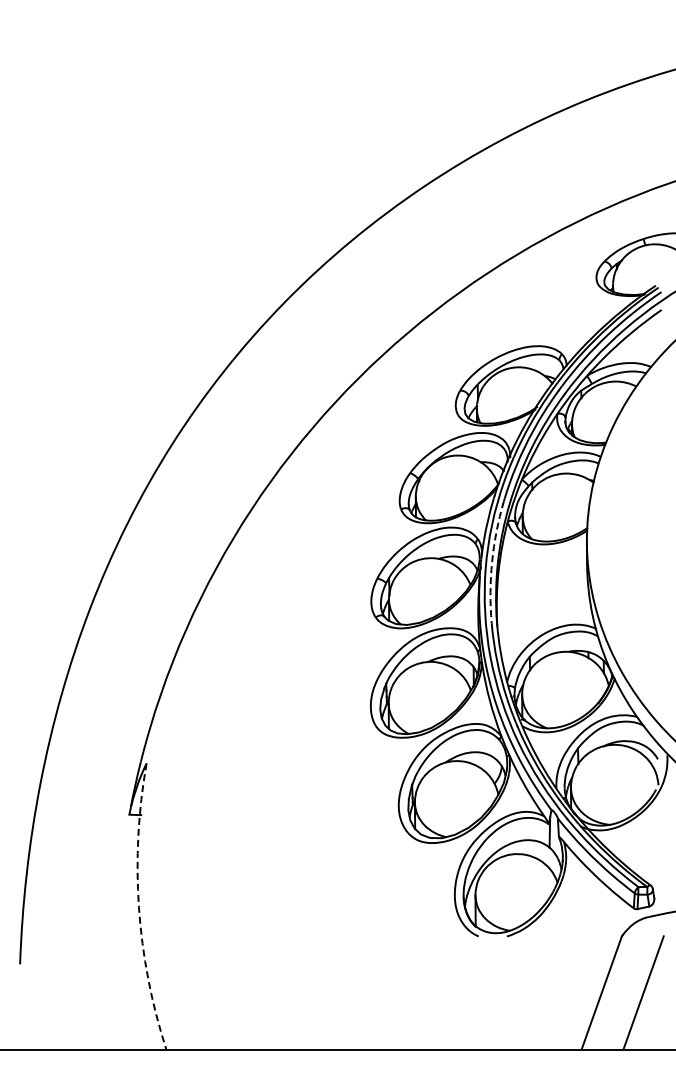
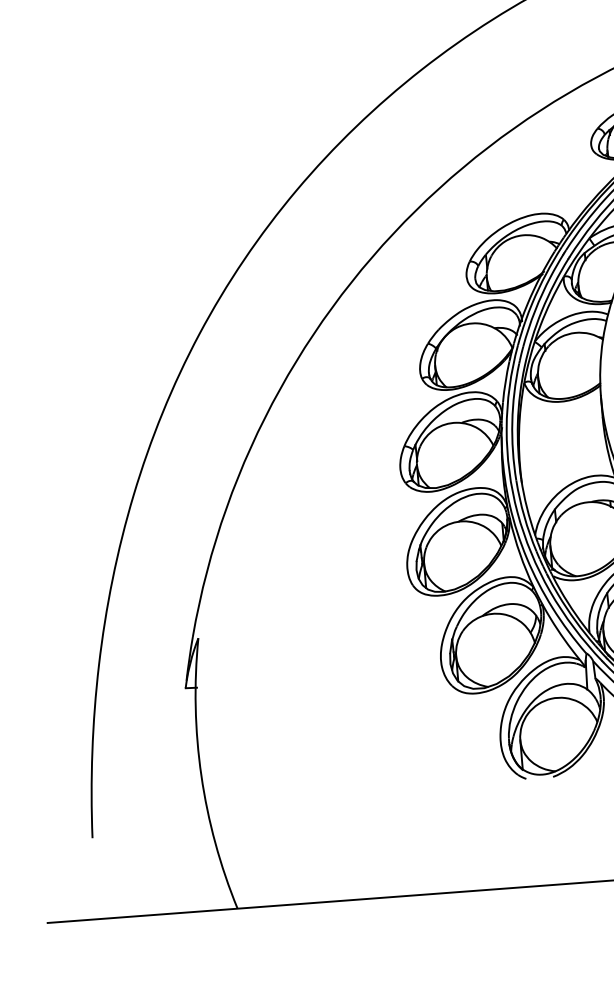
arc: (492, 561) -> (512, 421), dashed -> solid
arc: (138, 907) -> (200, 775), dashed -> solid

